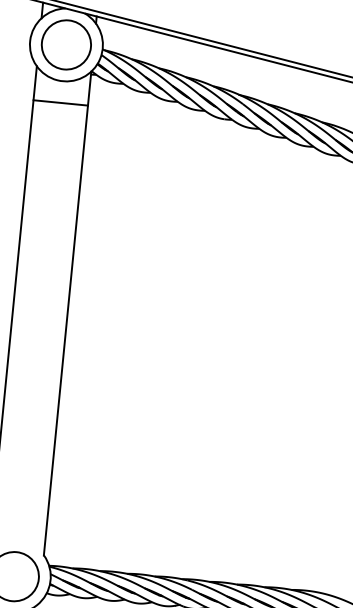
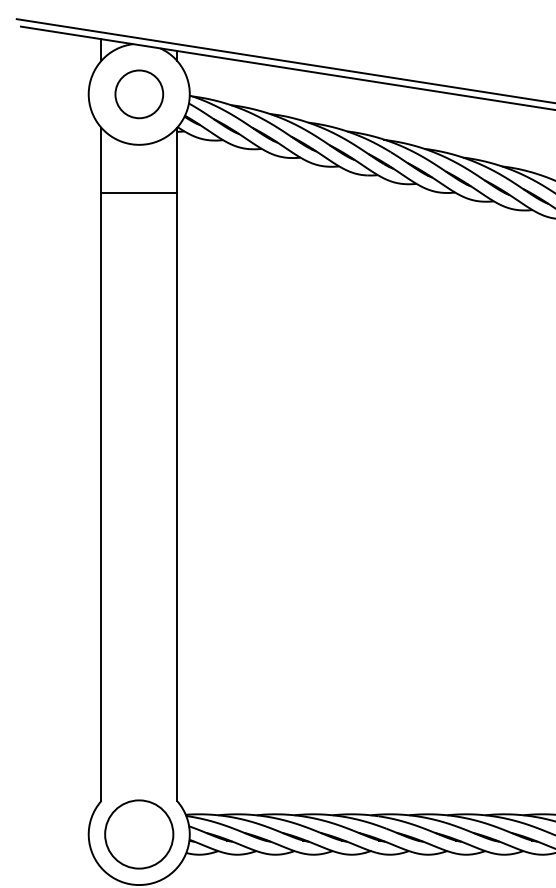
circle: (66, 45) -> (139, 94), size x0.7
line: (60, 103) -> (139, 193), moved

